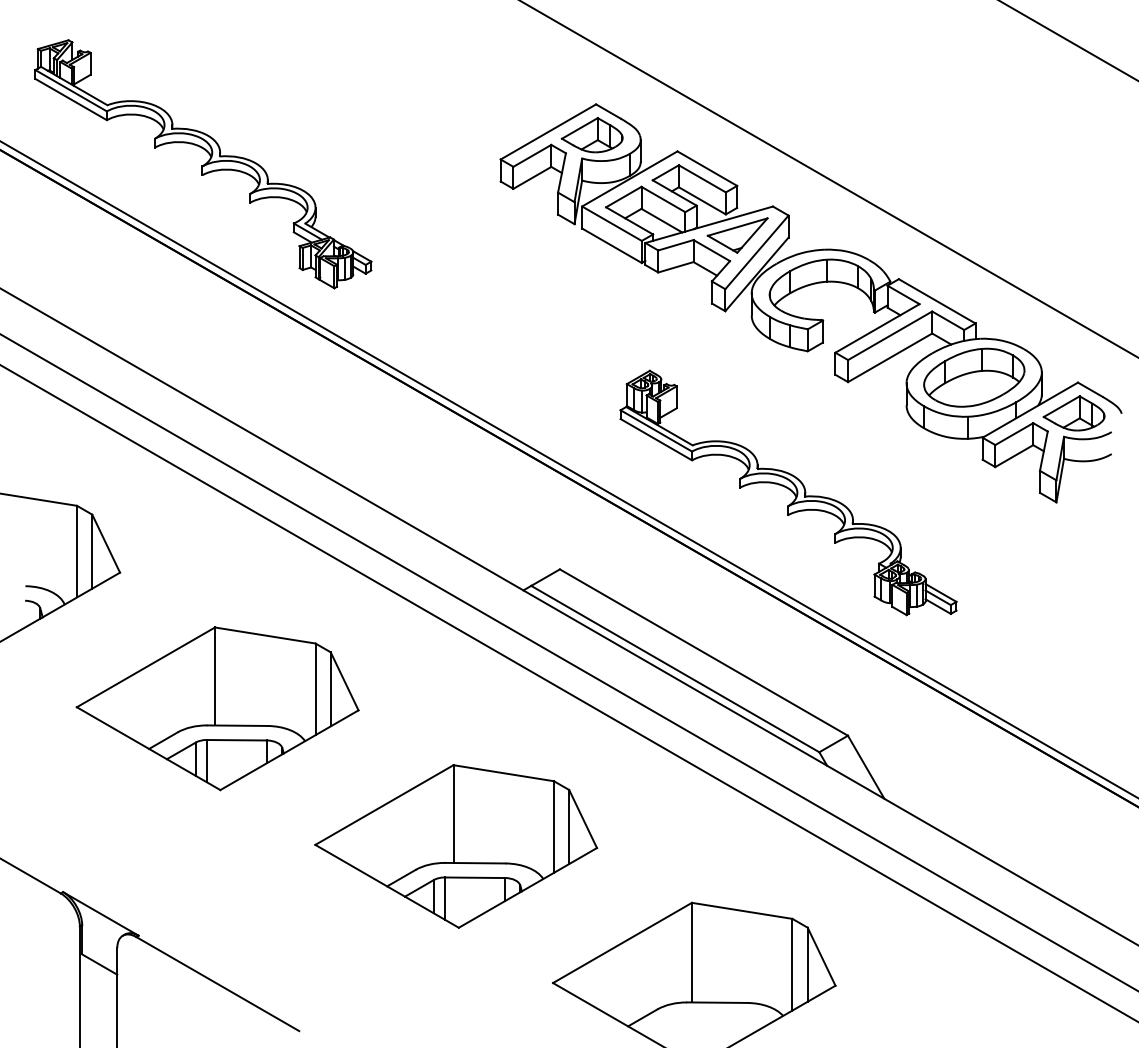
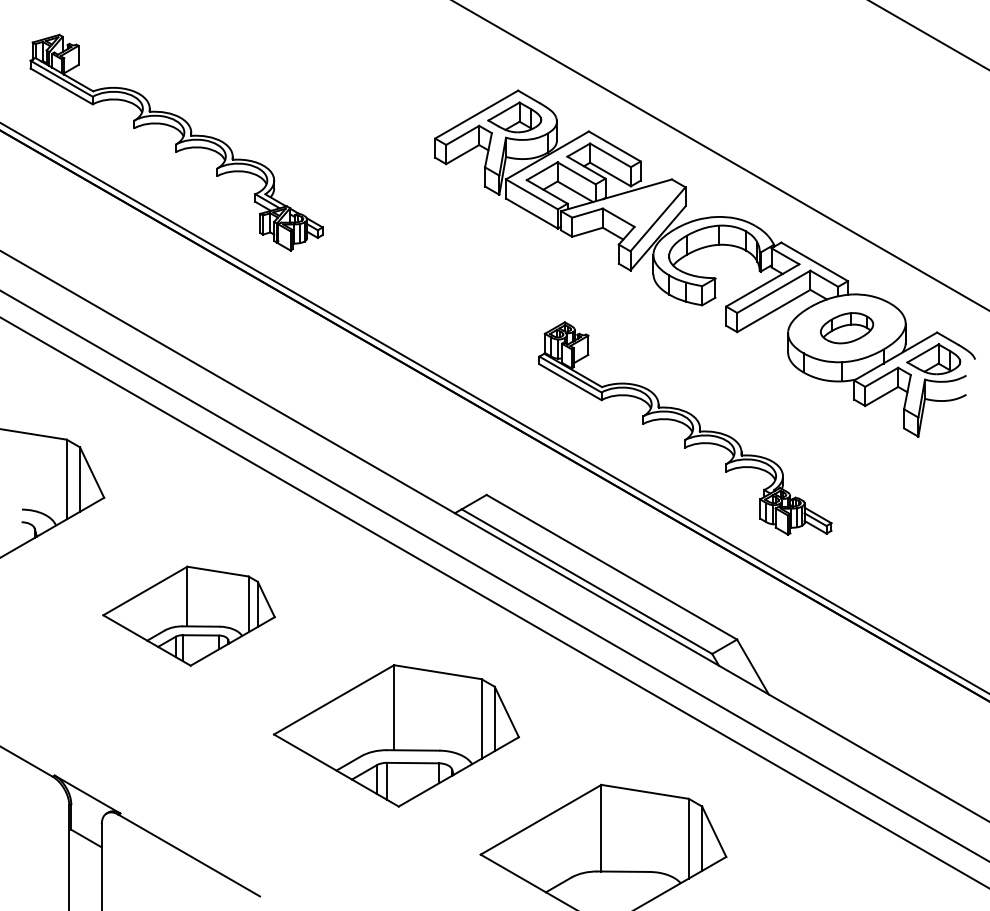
part: (737, 235) -> (641, 204), removed
part: (974, 377) -> (847, 328), size x0.6
part: (217, 708) -> (188, 615), size x0.7

